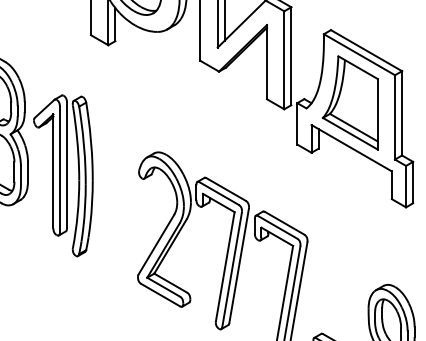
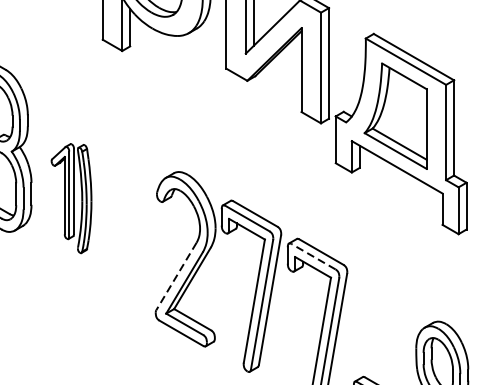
part: (63, 175) -> (71, 198), size x0.6
line: (277, 227) -> (313, 256), solid -> dashed
line: (156, 244) -> (176, 276), solid -> dashed

